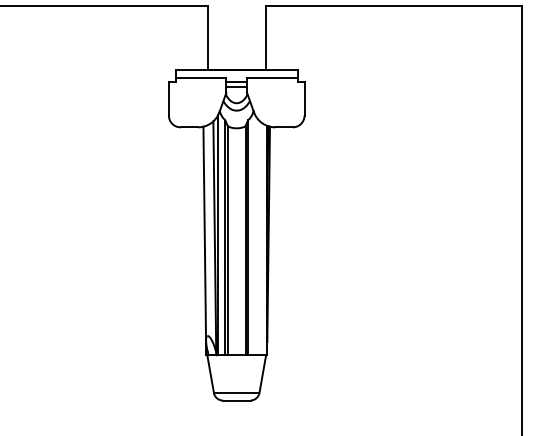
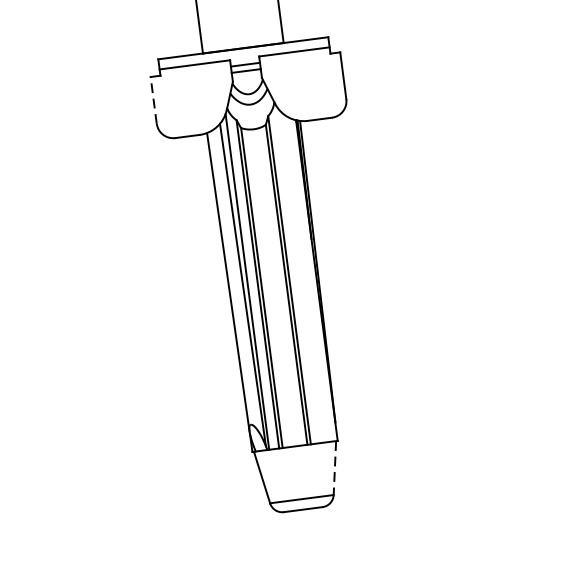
line: (168, 98) -> (153, 99), solid -> dashed
line: (262, 374) -> (334, 468), solid -> dashed

